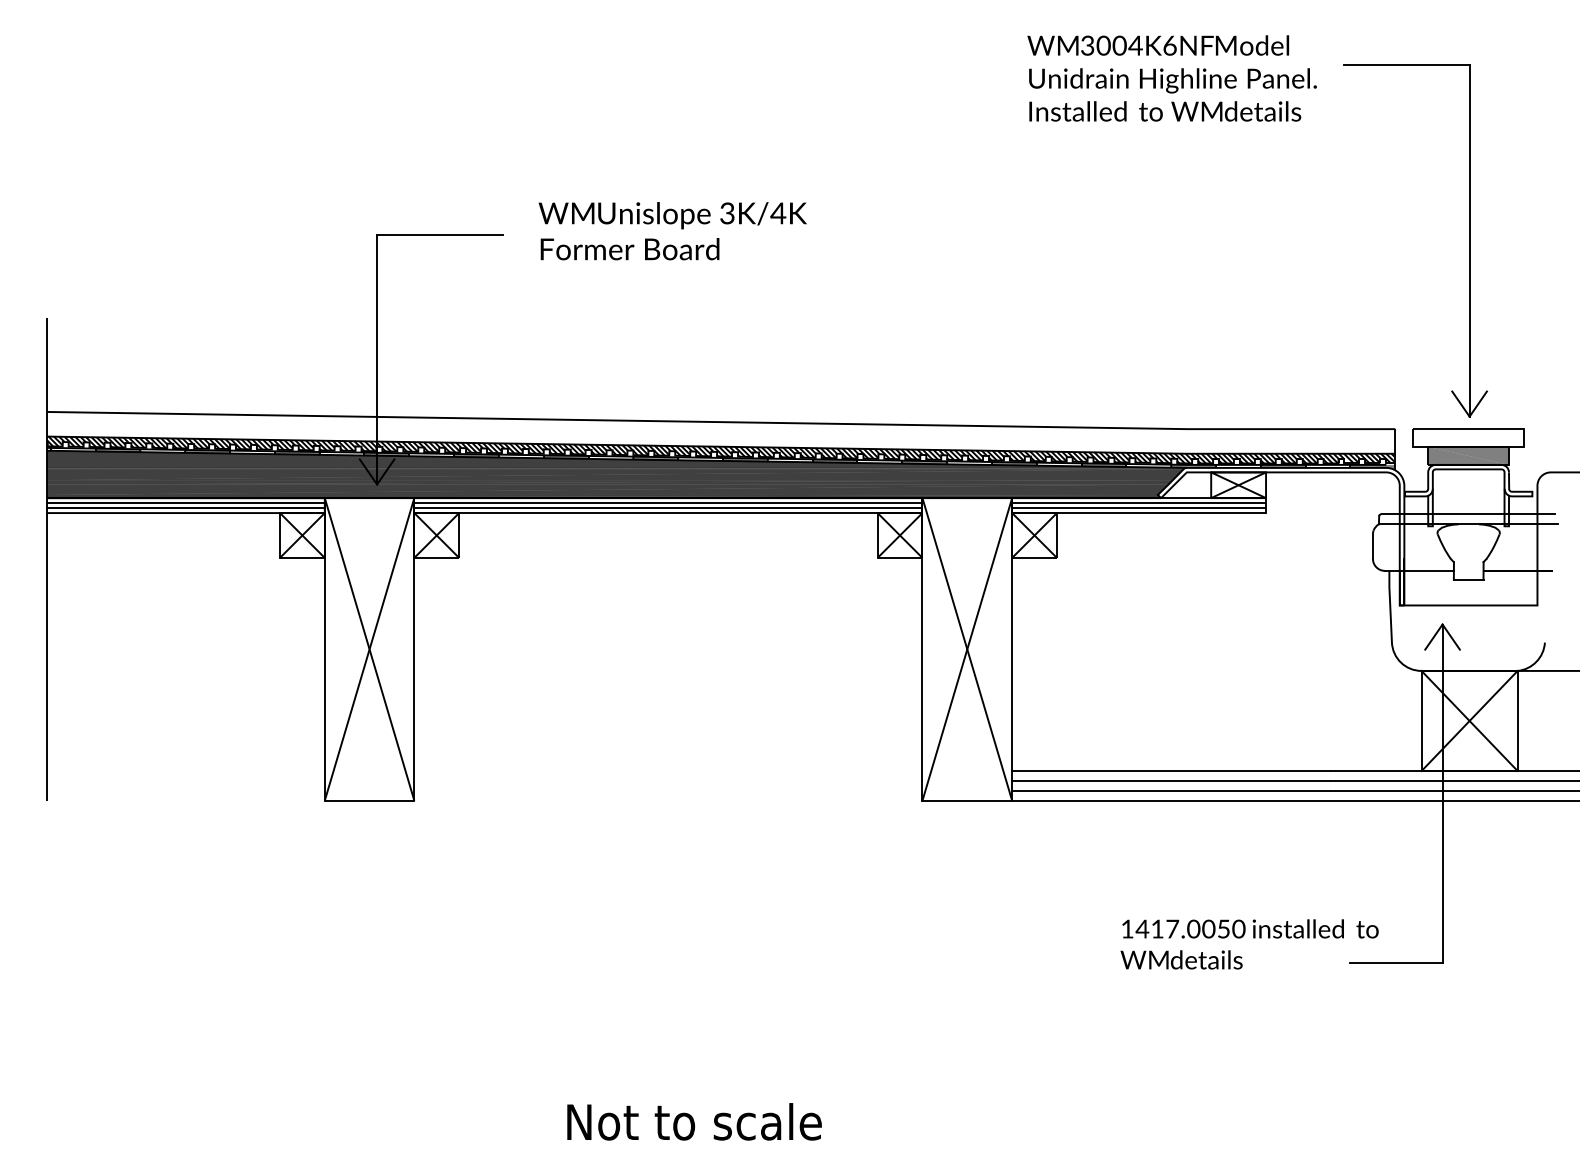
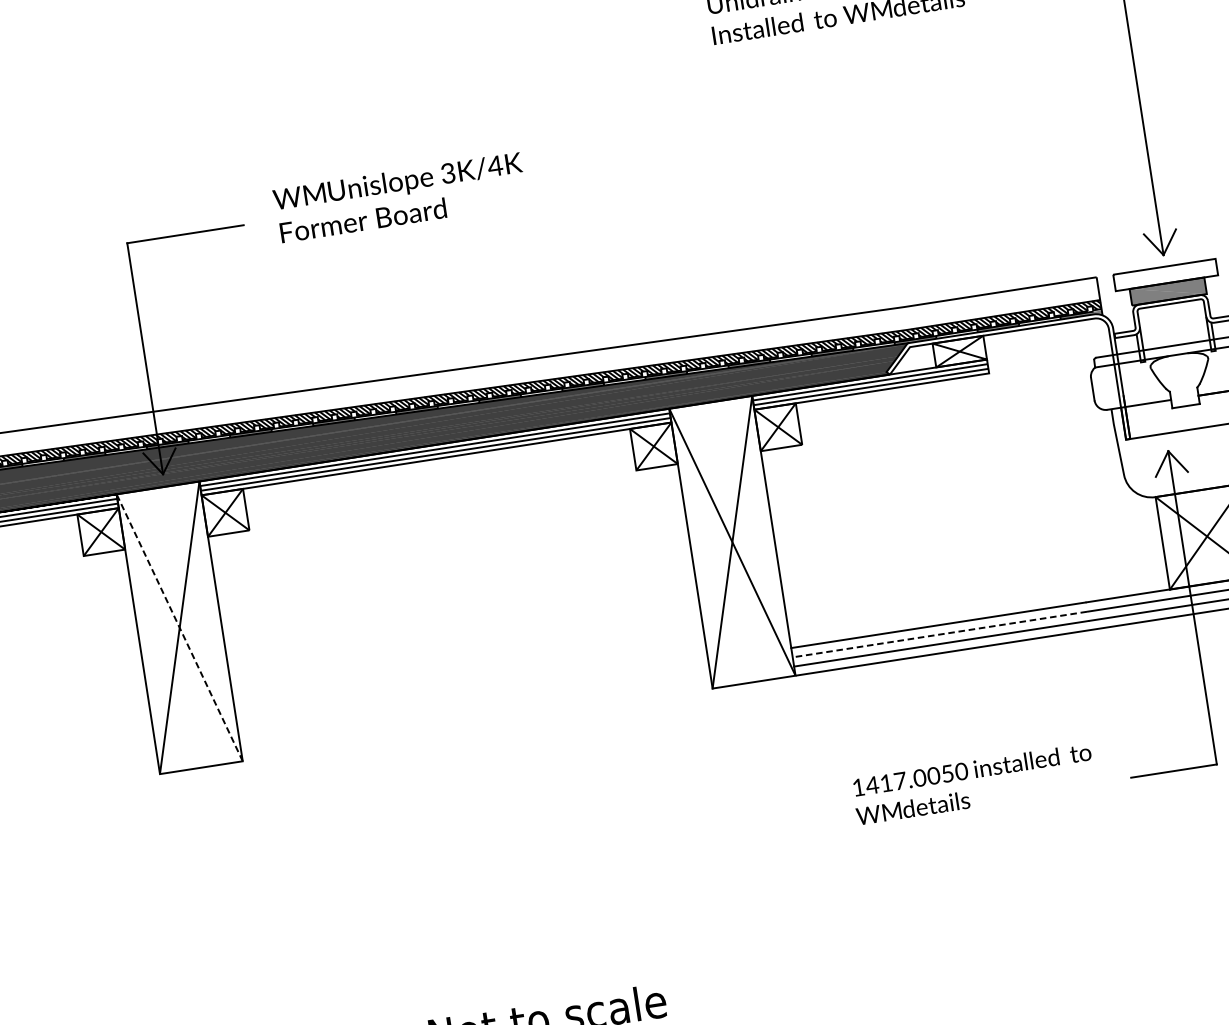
line: (369, 649) -> (179, 627), solid -> dashed
line: (1170, 780) -> (939, 634), solid -> dashed
text: (1249, 944) -> (973, 784), moved

